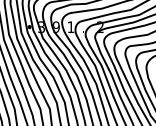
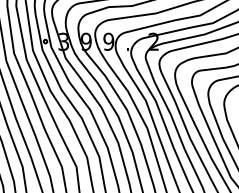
text: (70, 27) -> (108, 42), 1 -> 9

